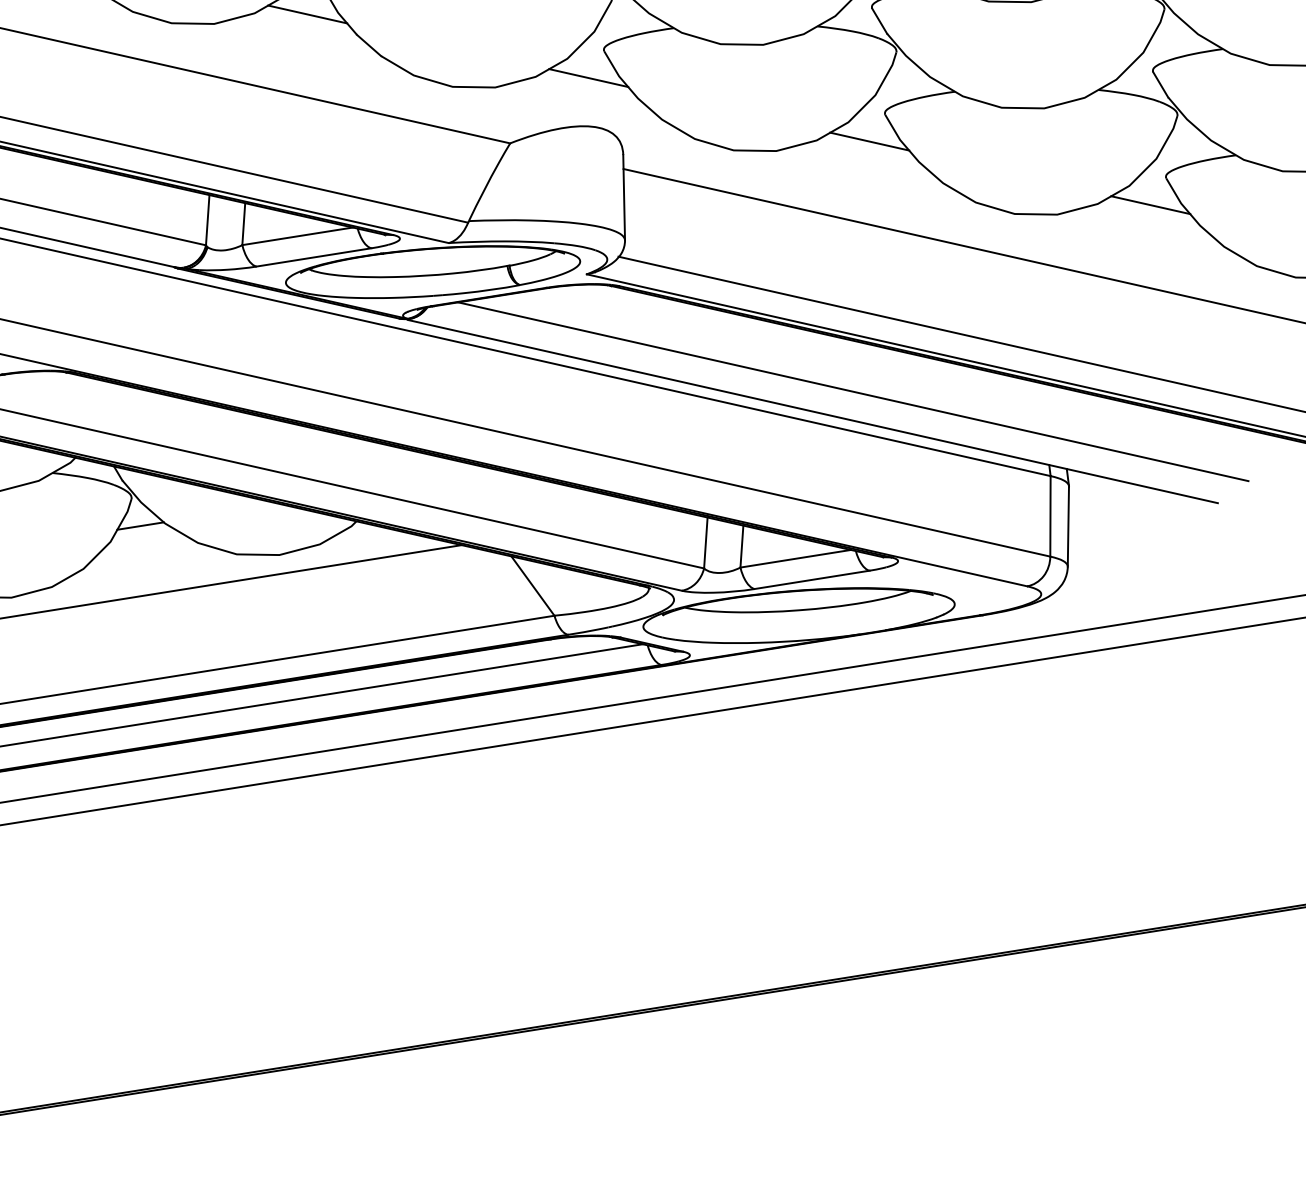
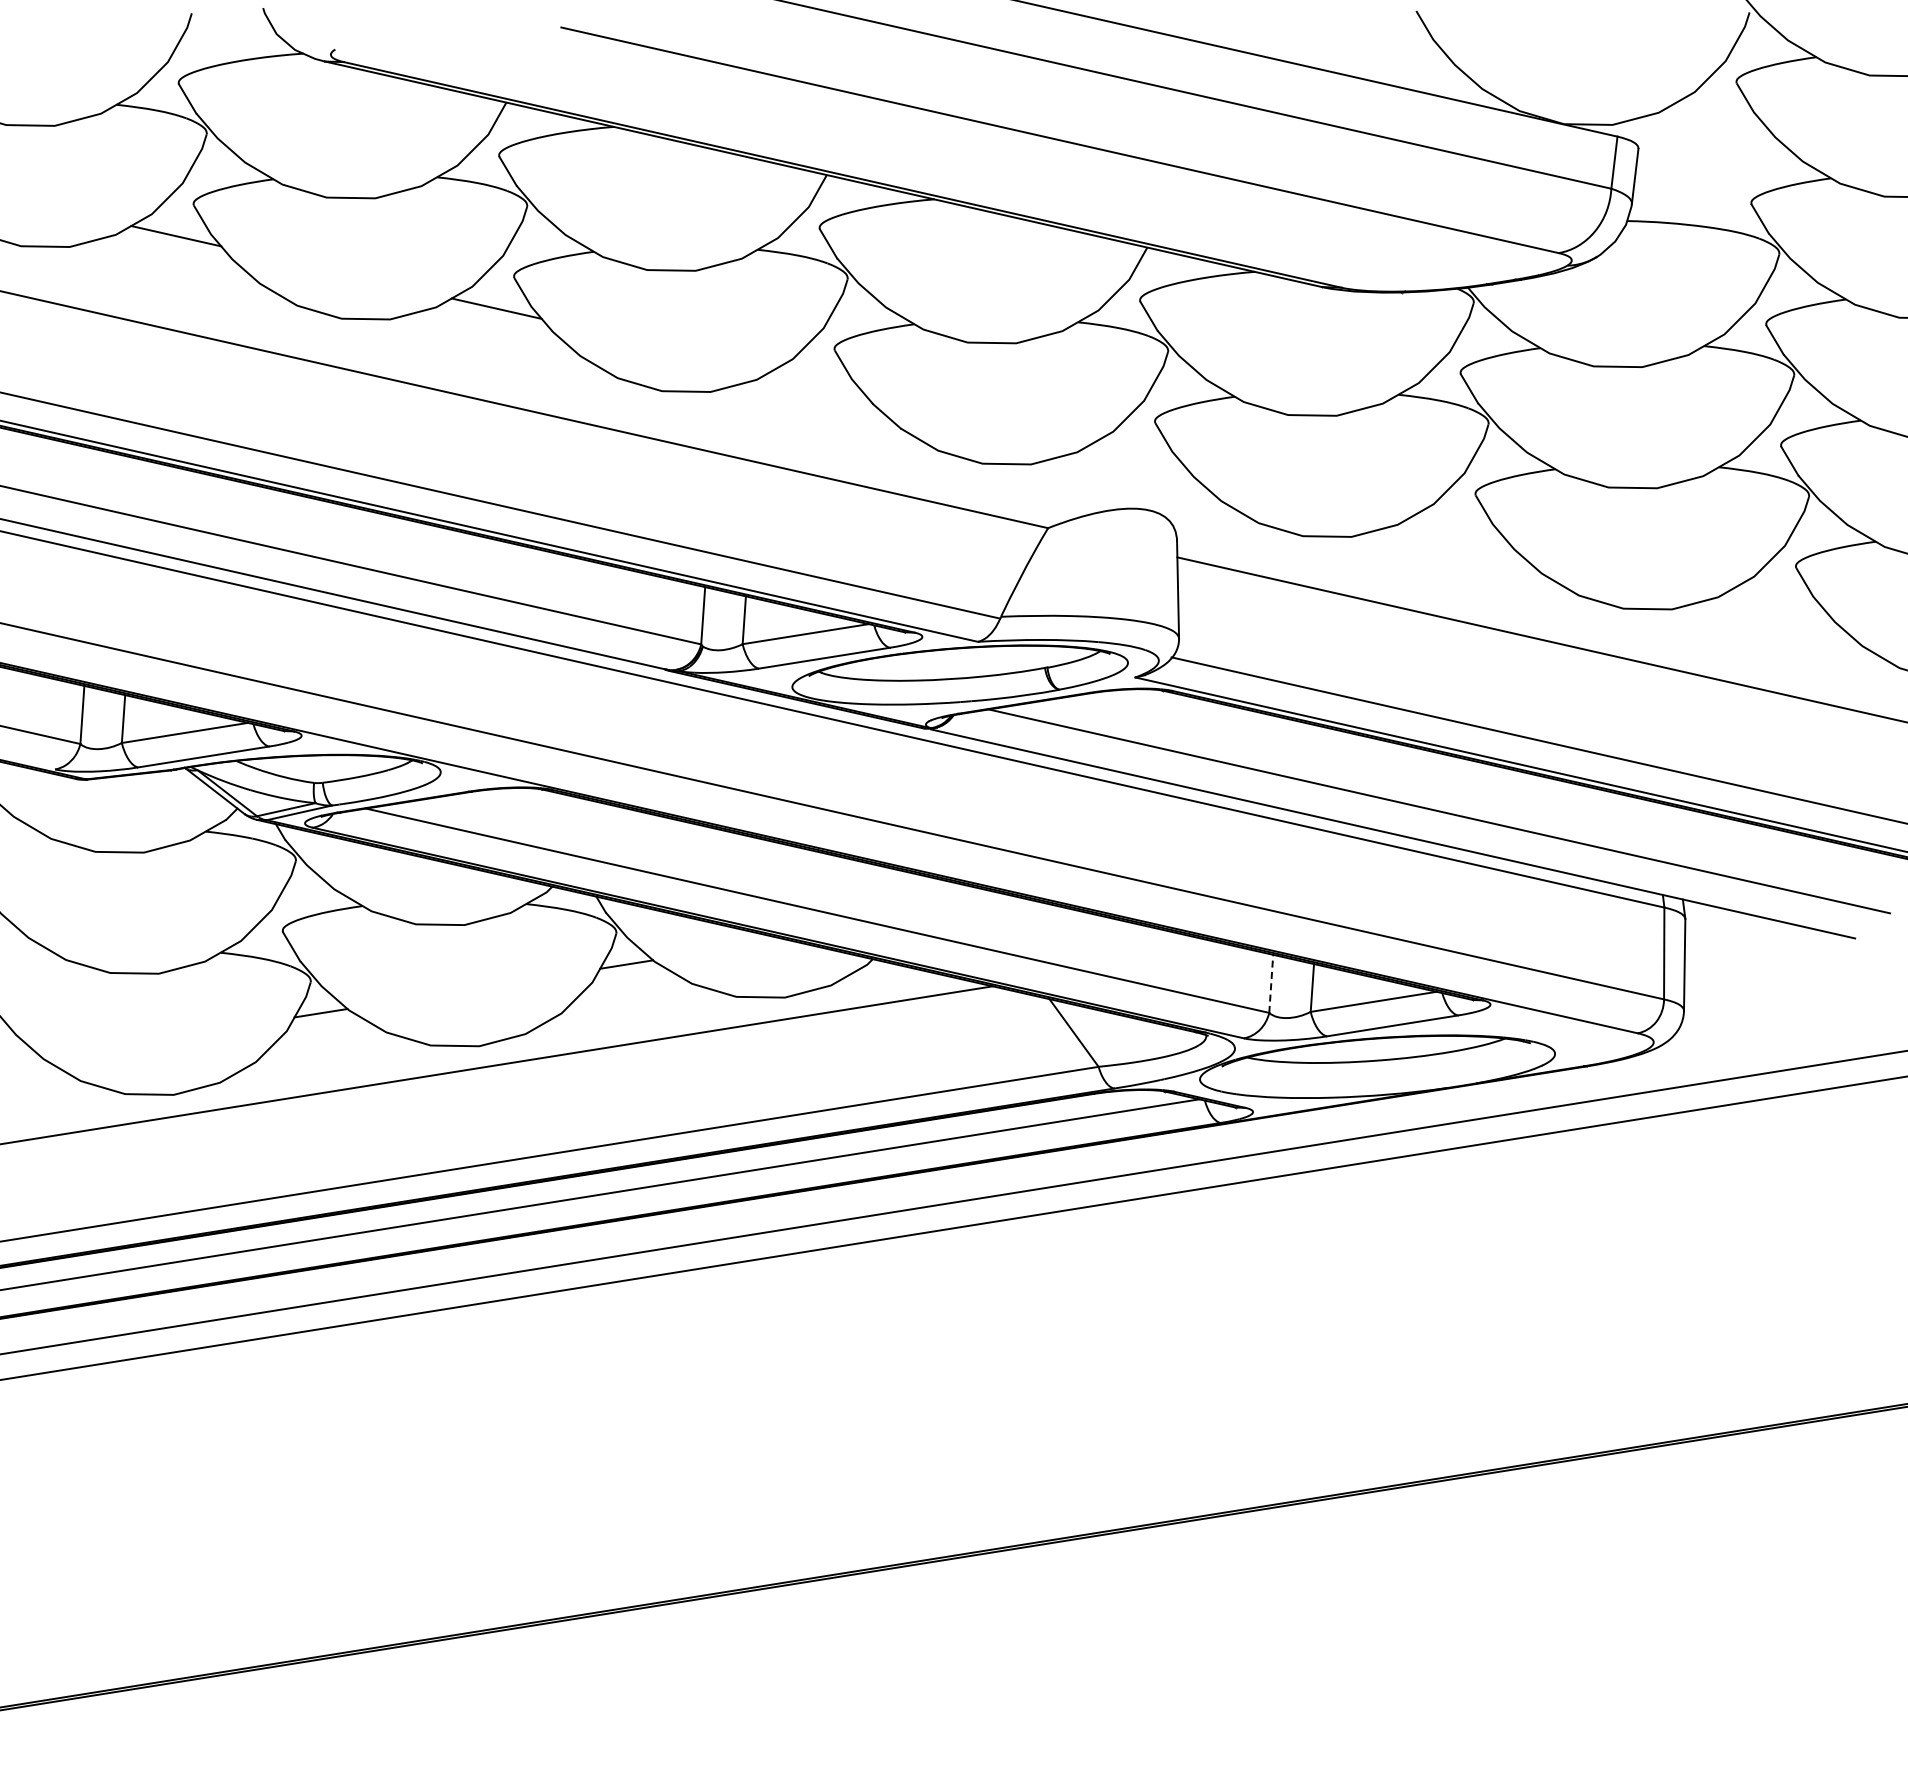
line: (307, 14) -> (817, 381), removed
line: (588, 77) -> (1137, 453), removed
line: (870, 141) -> (1458, 525), removed
line: (1150, 205) -> (1778, 598), removed
line: (706, 542) -> (1271, 983), solid -> dashed

